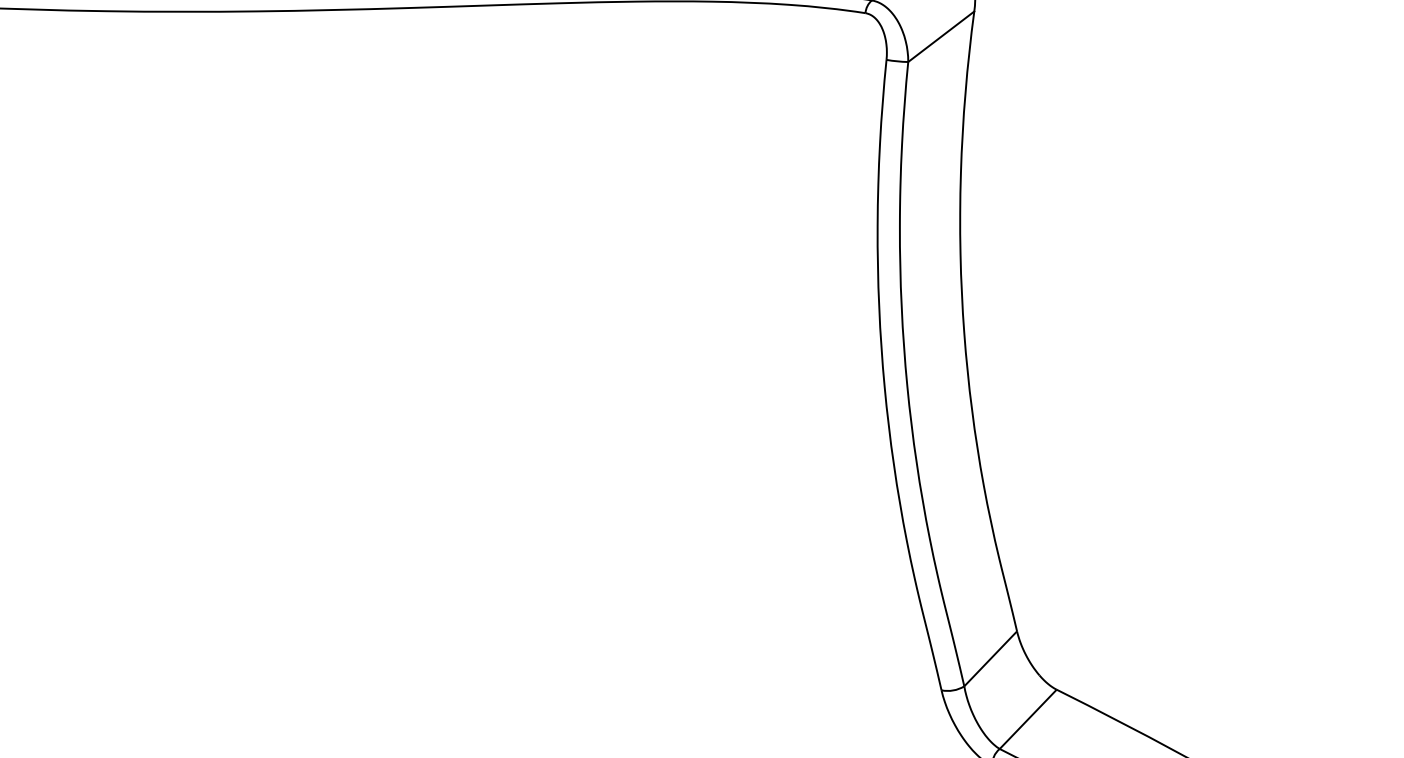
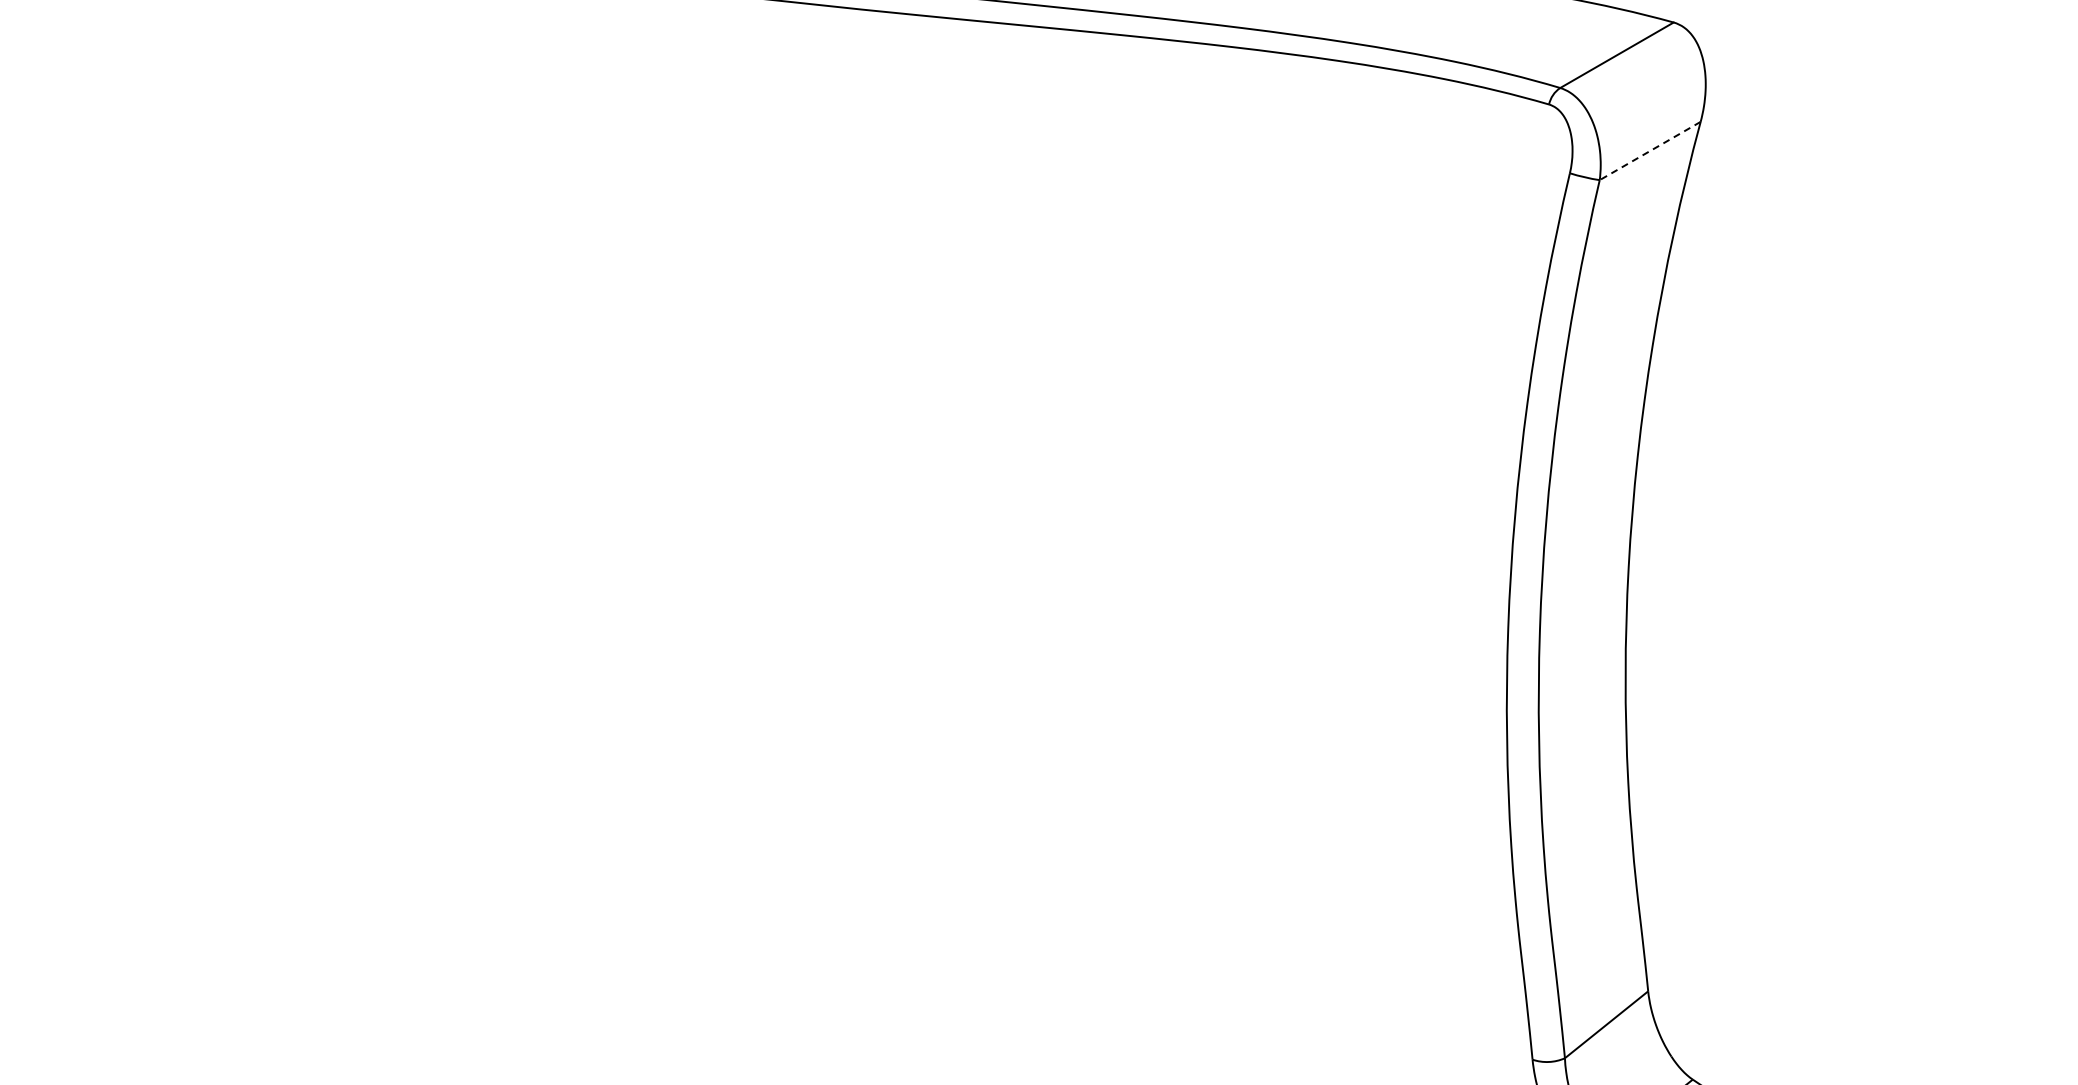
line: (940, 37) -> (1649, 151), solid -> dashed

